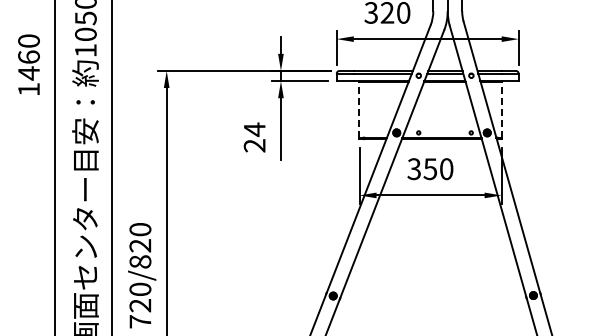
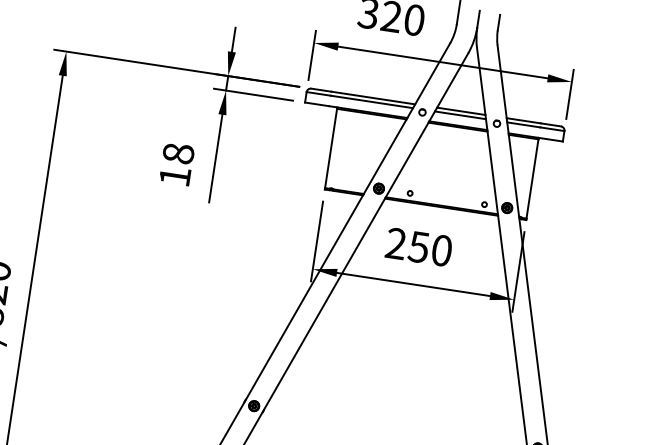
line: (359, 110) -> (331, 148), dashed -> solid
line: (501, 110) -> (532, 179), dashed -> solid
text: (254, 137) -> (176, 164), 24 -> 18
text: (413, 169) -> (394, 244), 350 -> 250

